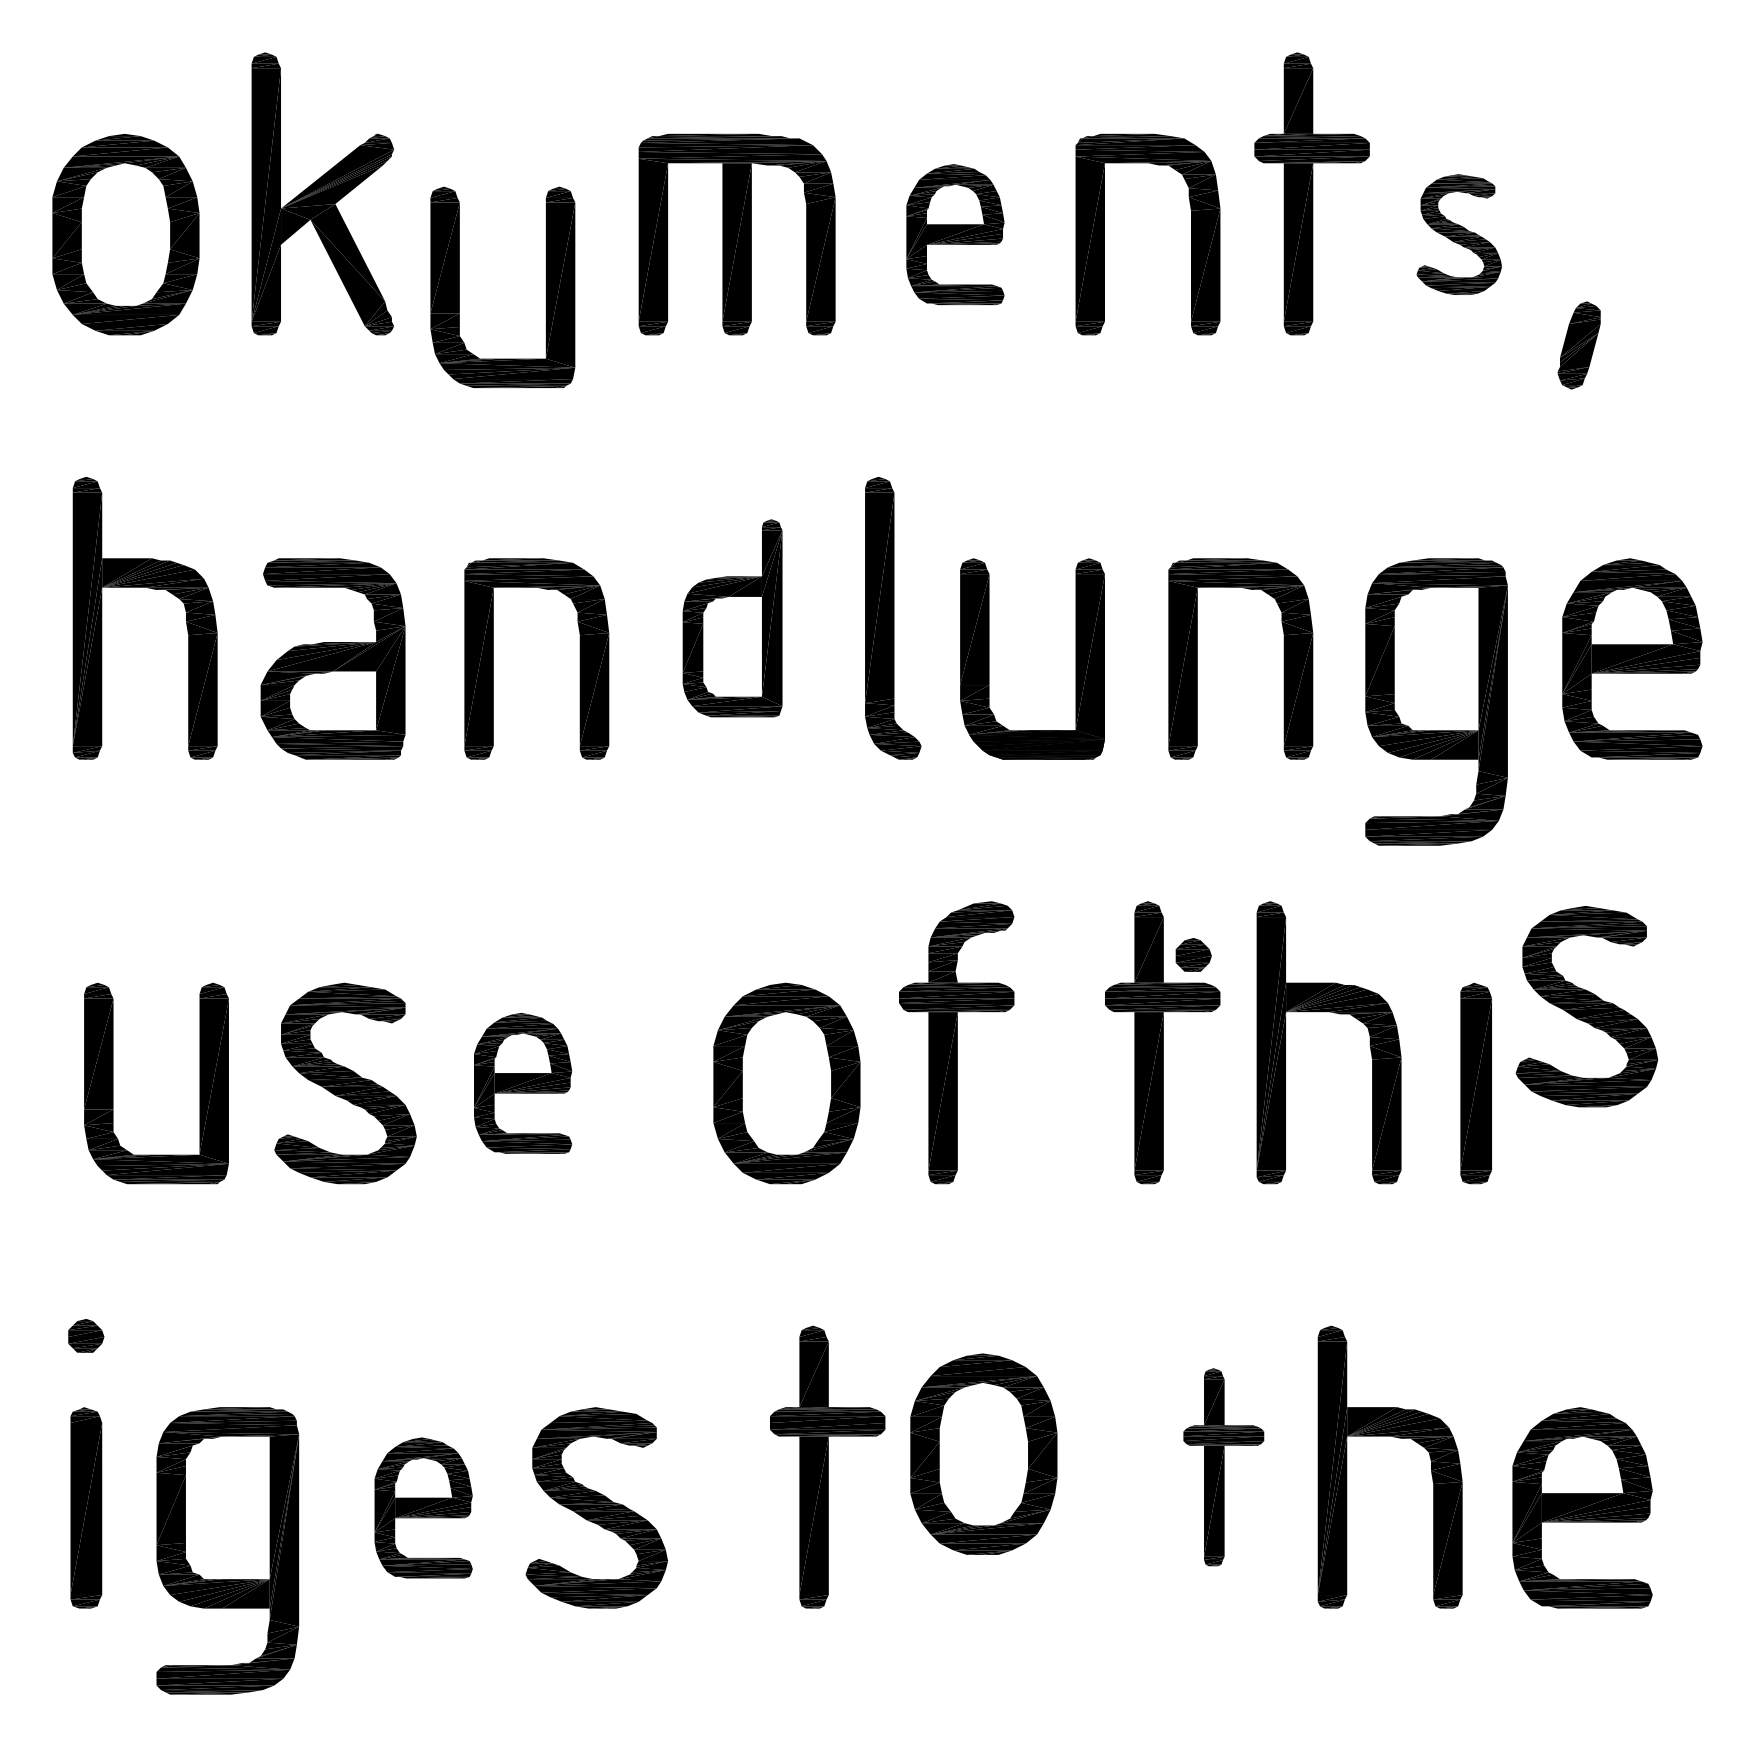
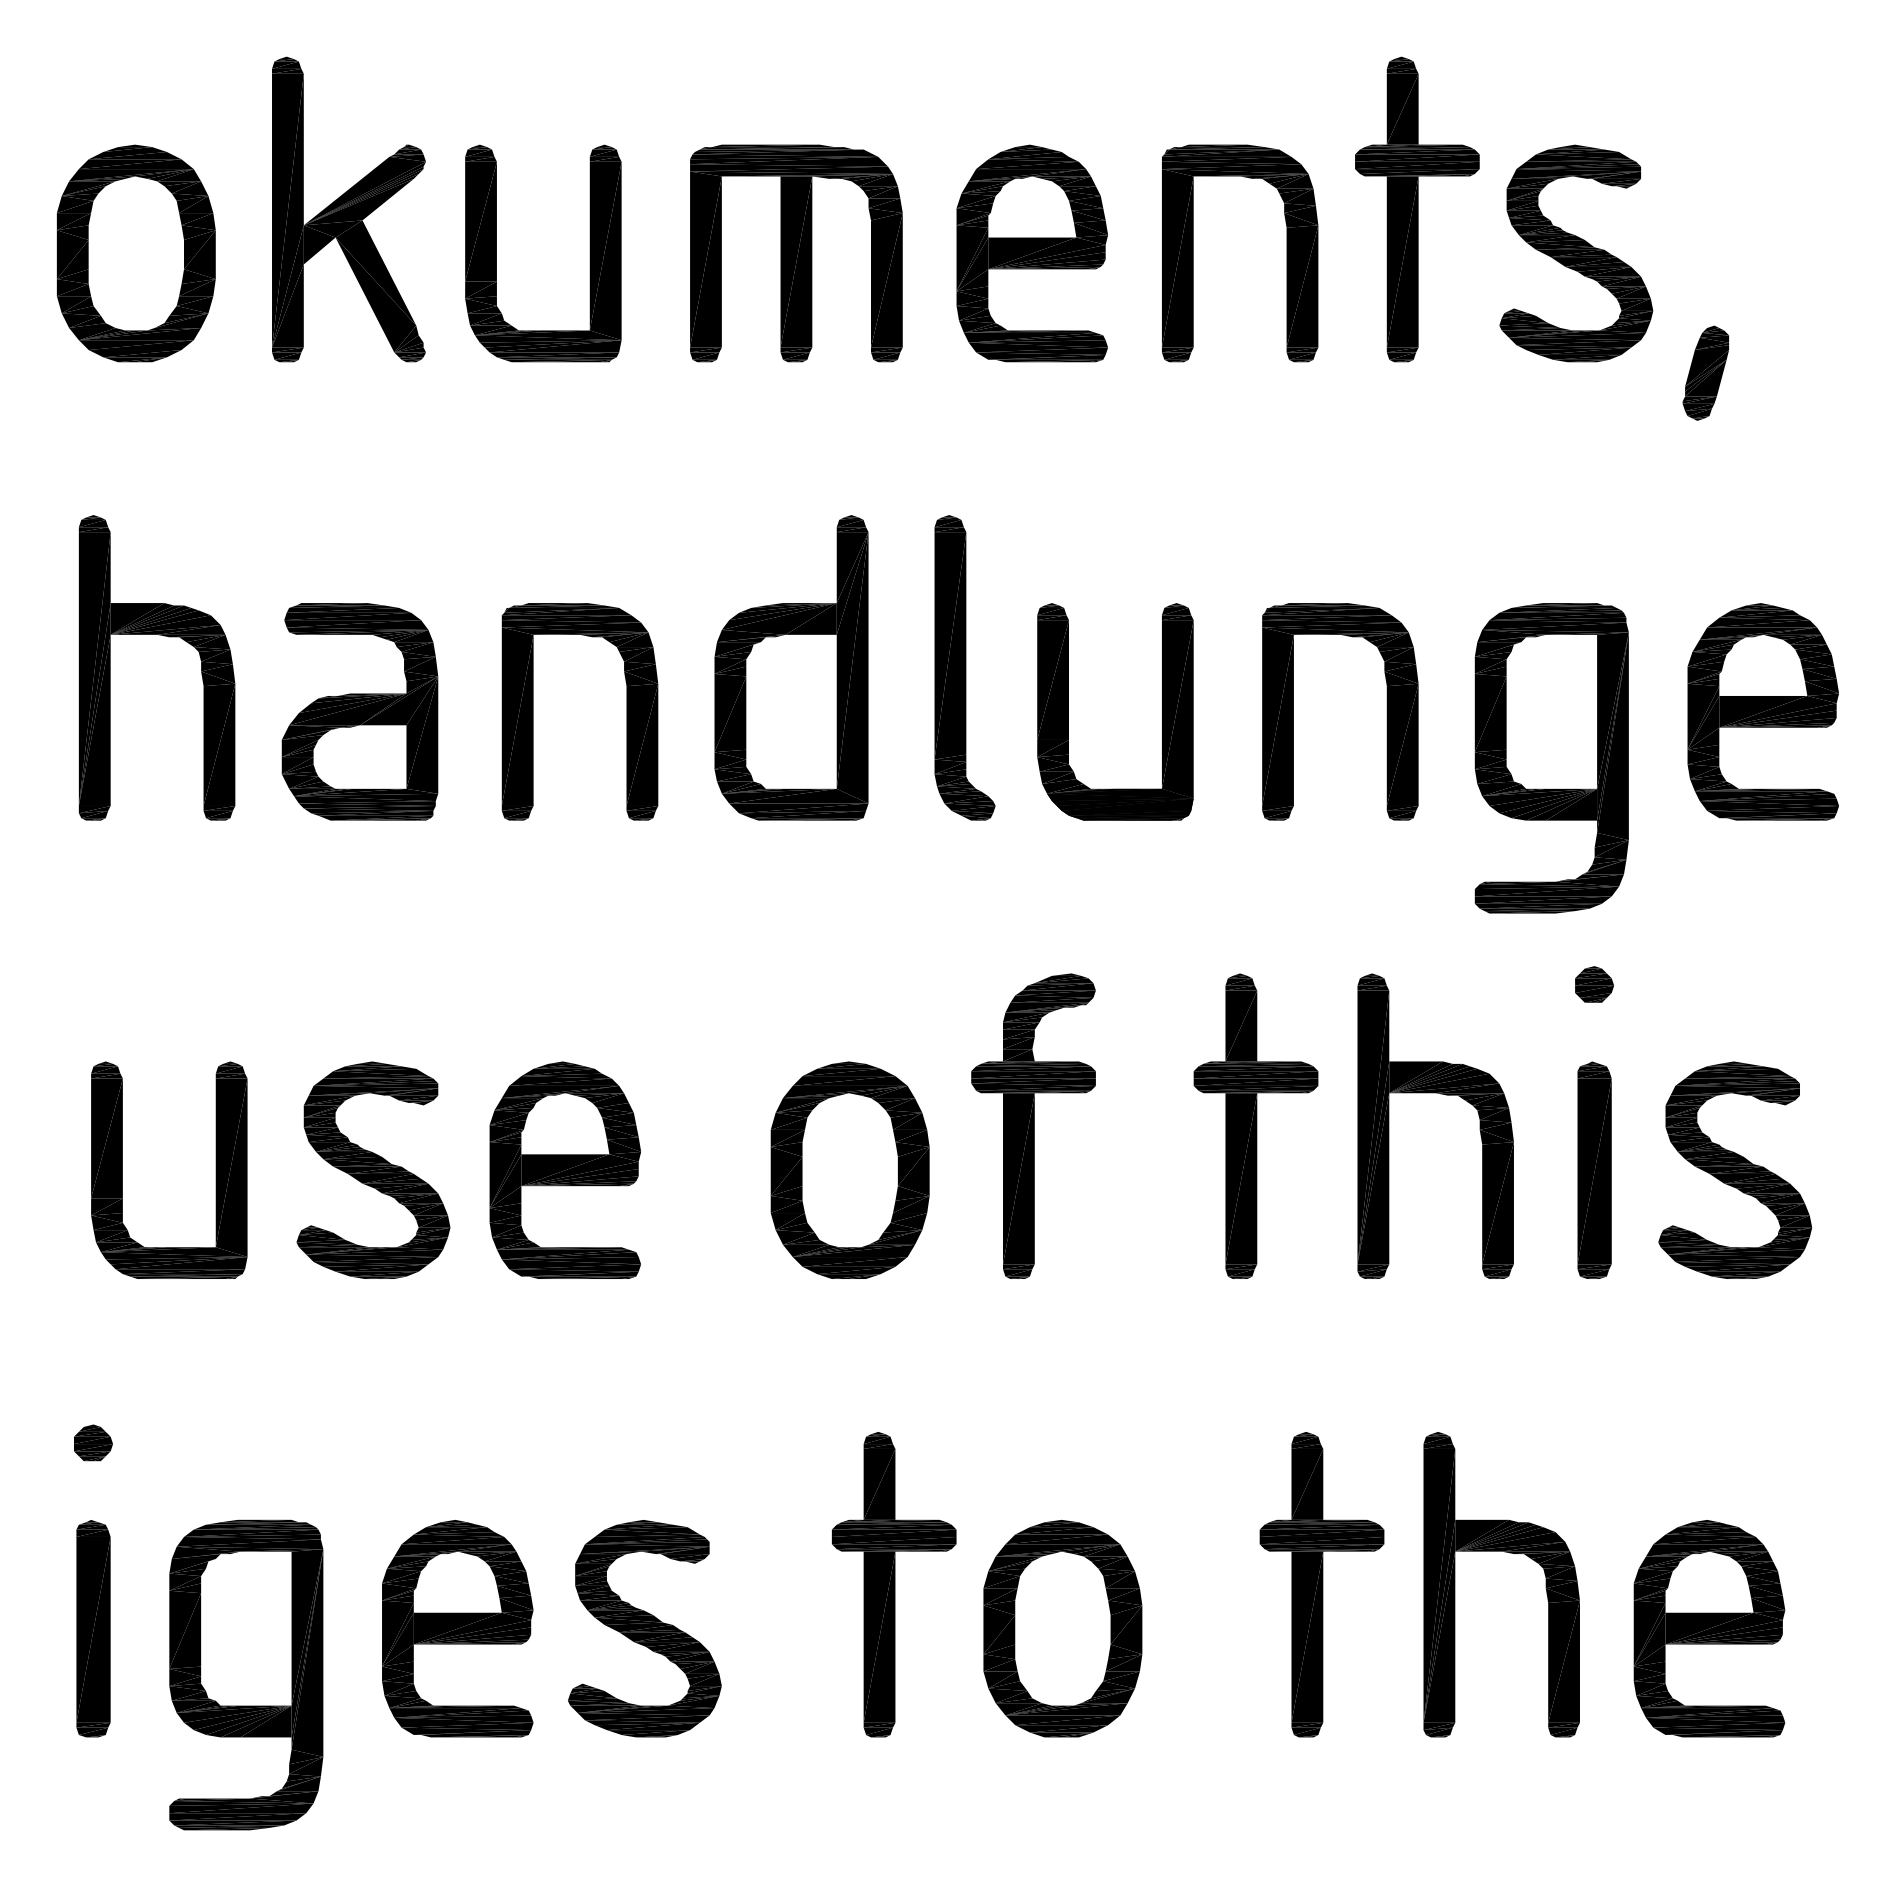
part: (954, 234) -> (1031, 253), size x1.43
part: (1459, 234) -> (1576, 253), size x1.67
part: (545, 287) -> (589, 253), moved
part: (732, 617) -> (791, 667), size x1.43
part: (1193, 954) -> (1594, 984), moved
part: (1587, 1005) -> (1735, 1169), moved
part: (522, 1082) -> (564, 1169), size x1.43
part: (983, 1454) -> (1062, 1628), moved
part: (1223, 1467) -> (1321, 1584), size x1.43
part: (423, 1507) -> (457, 1628), size x1.43

